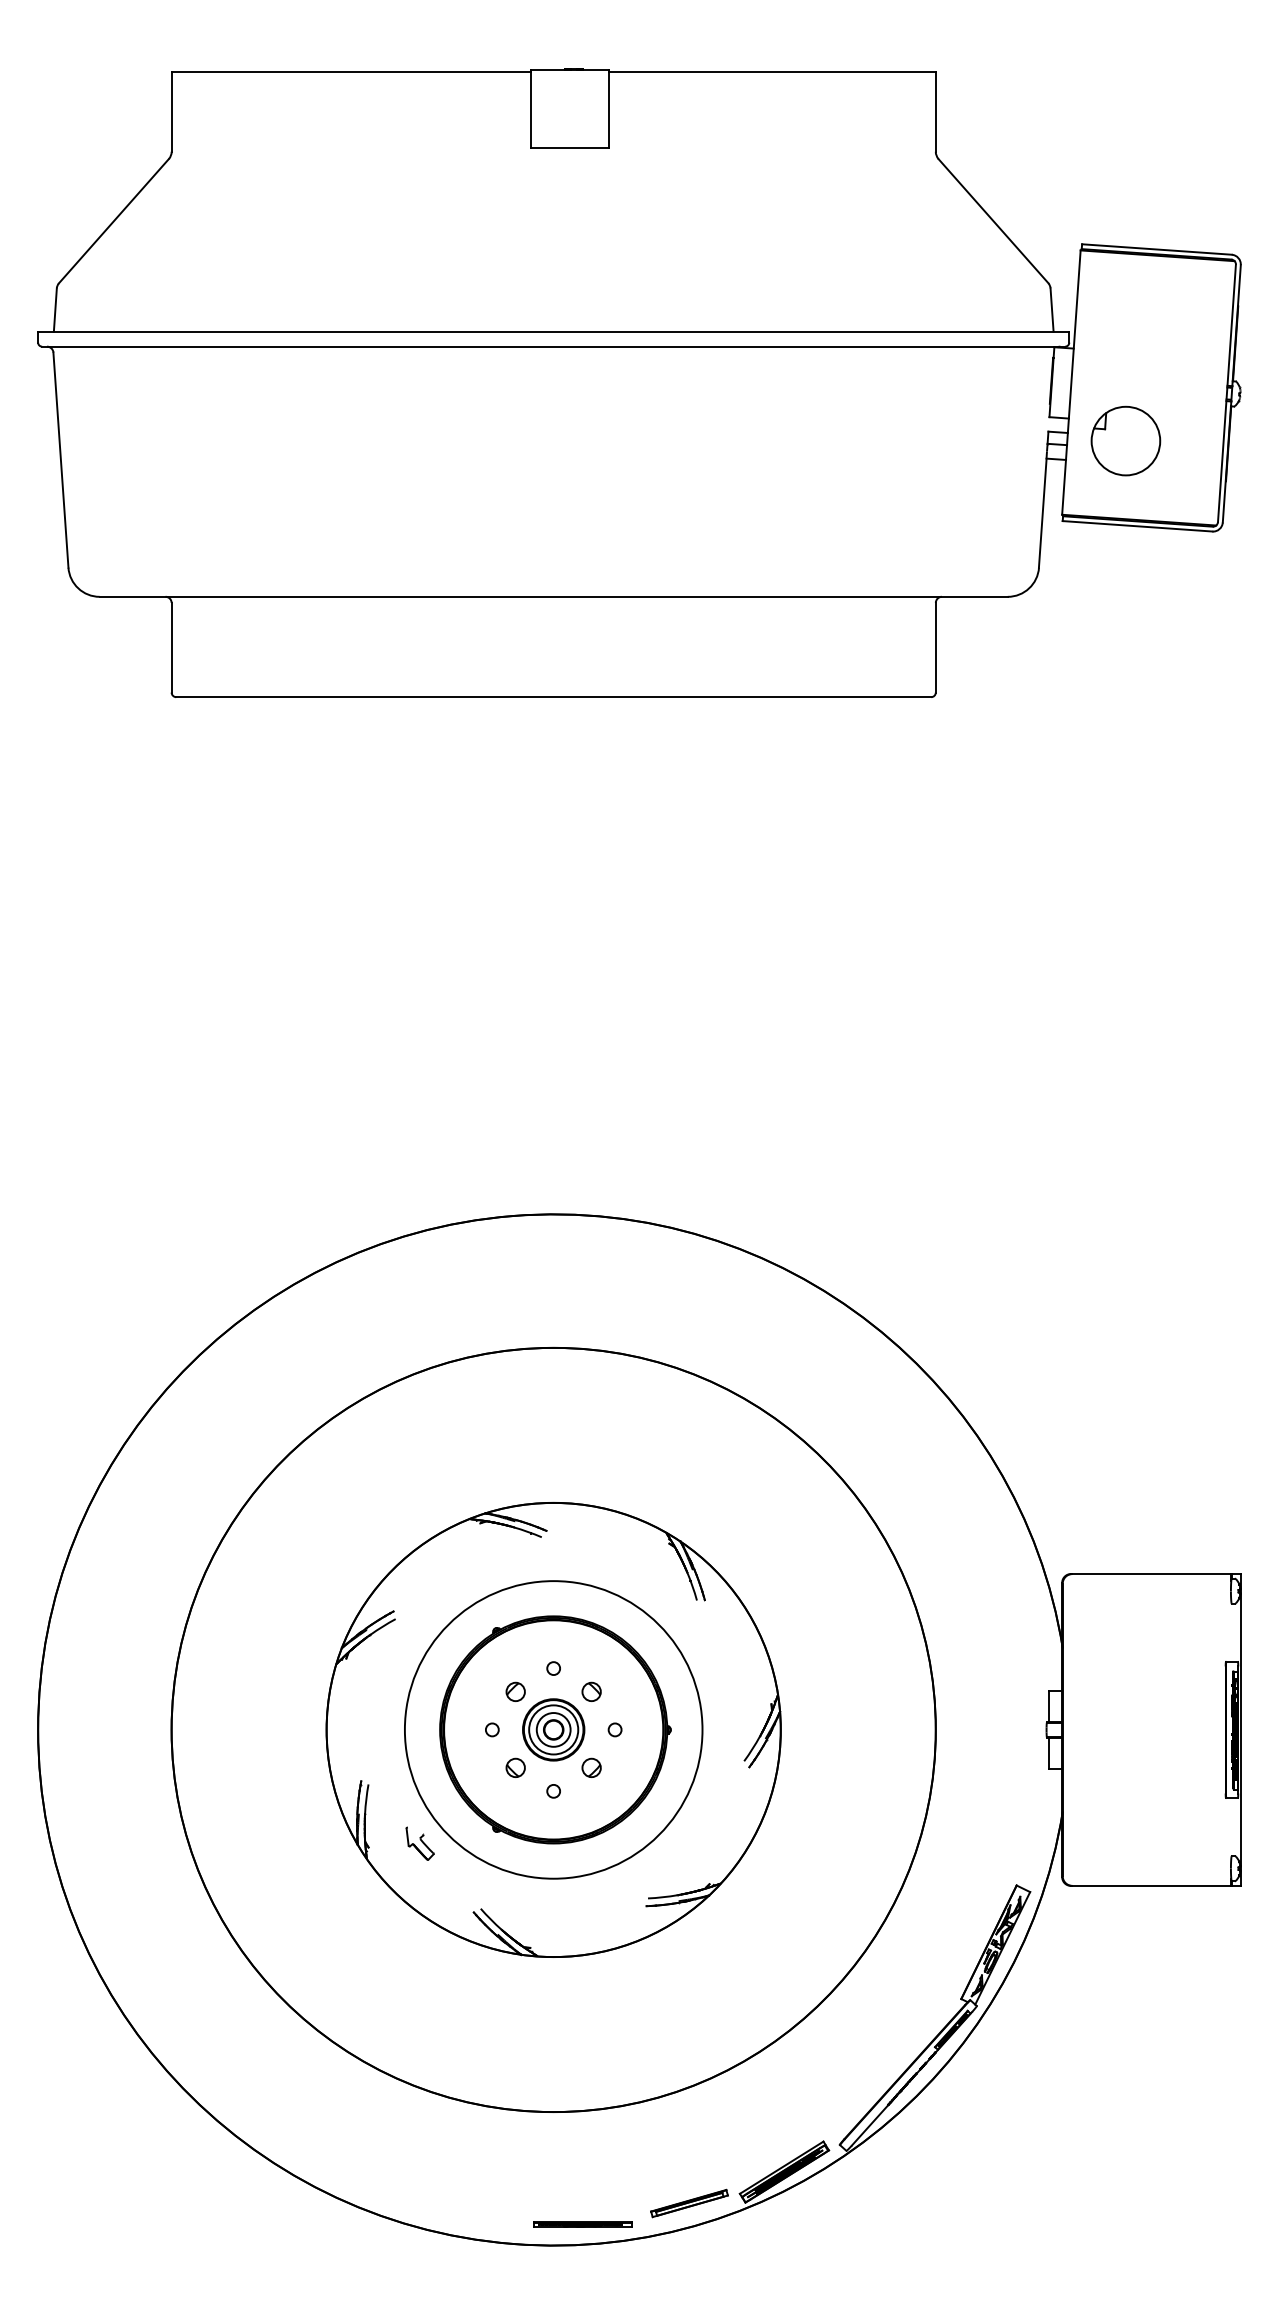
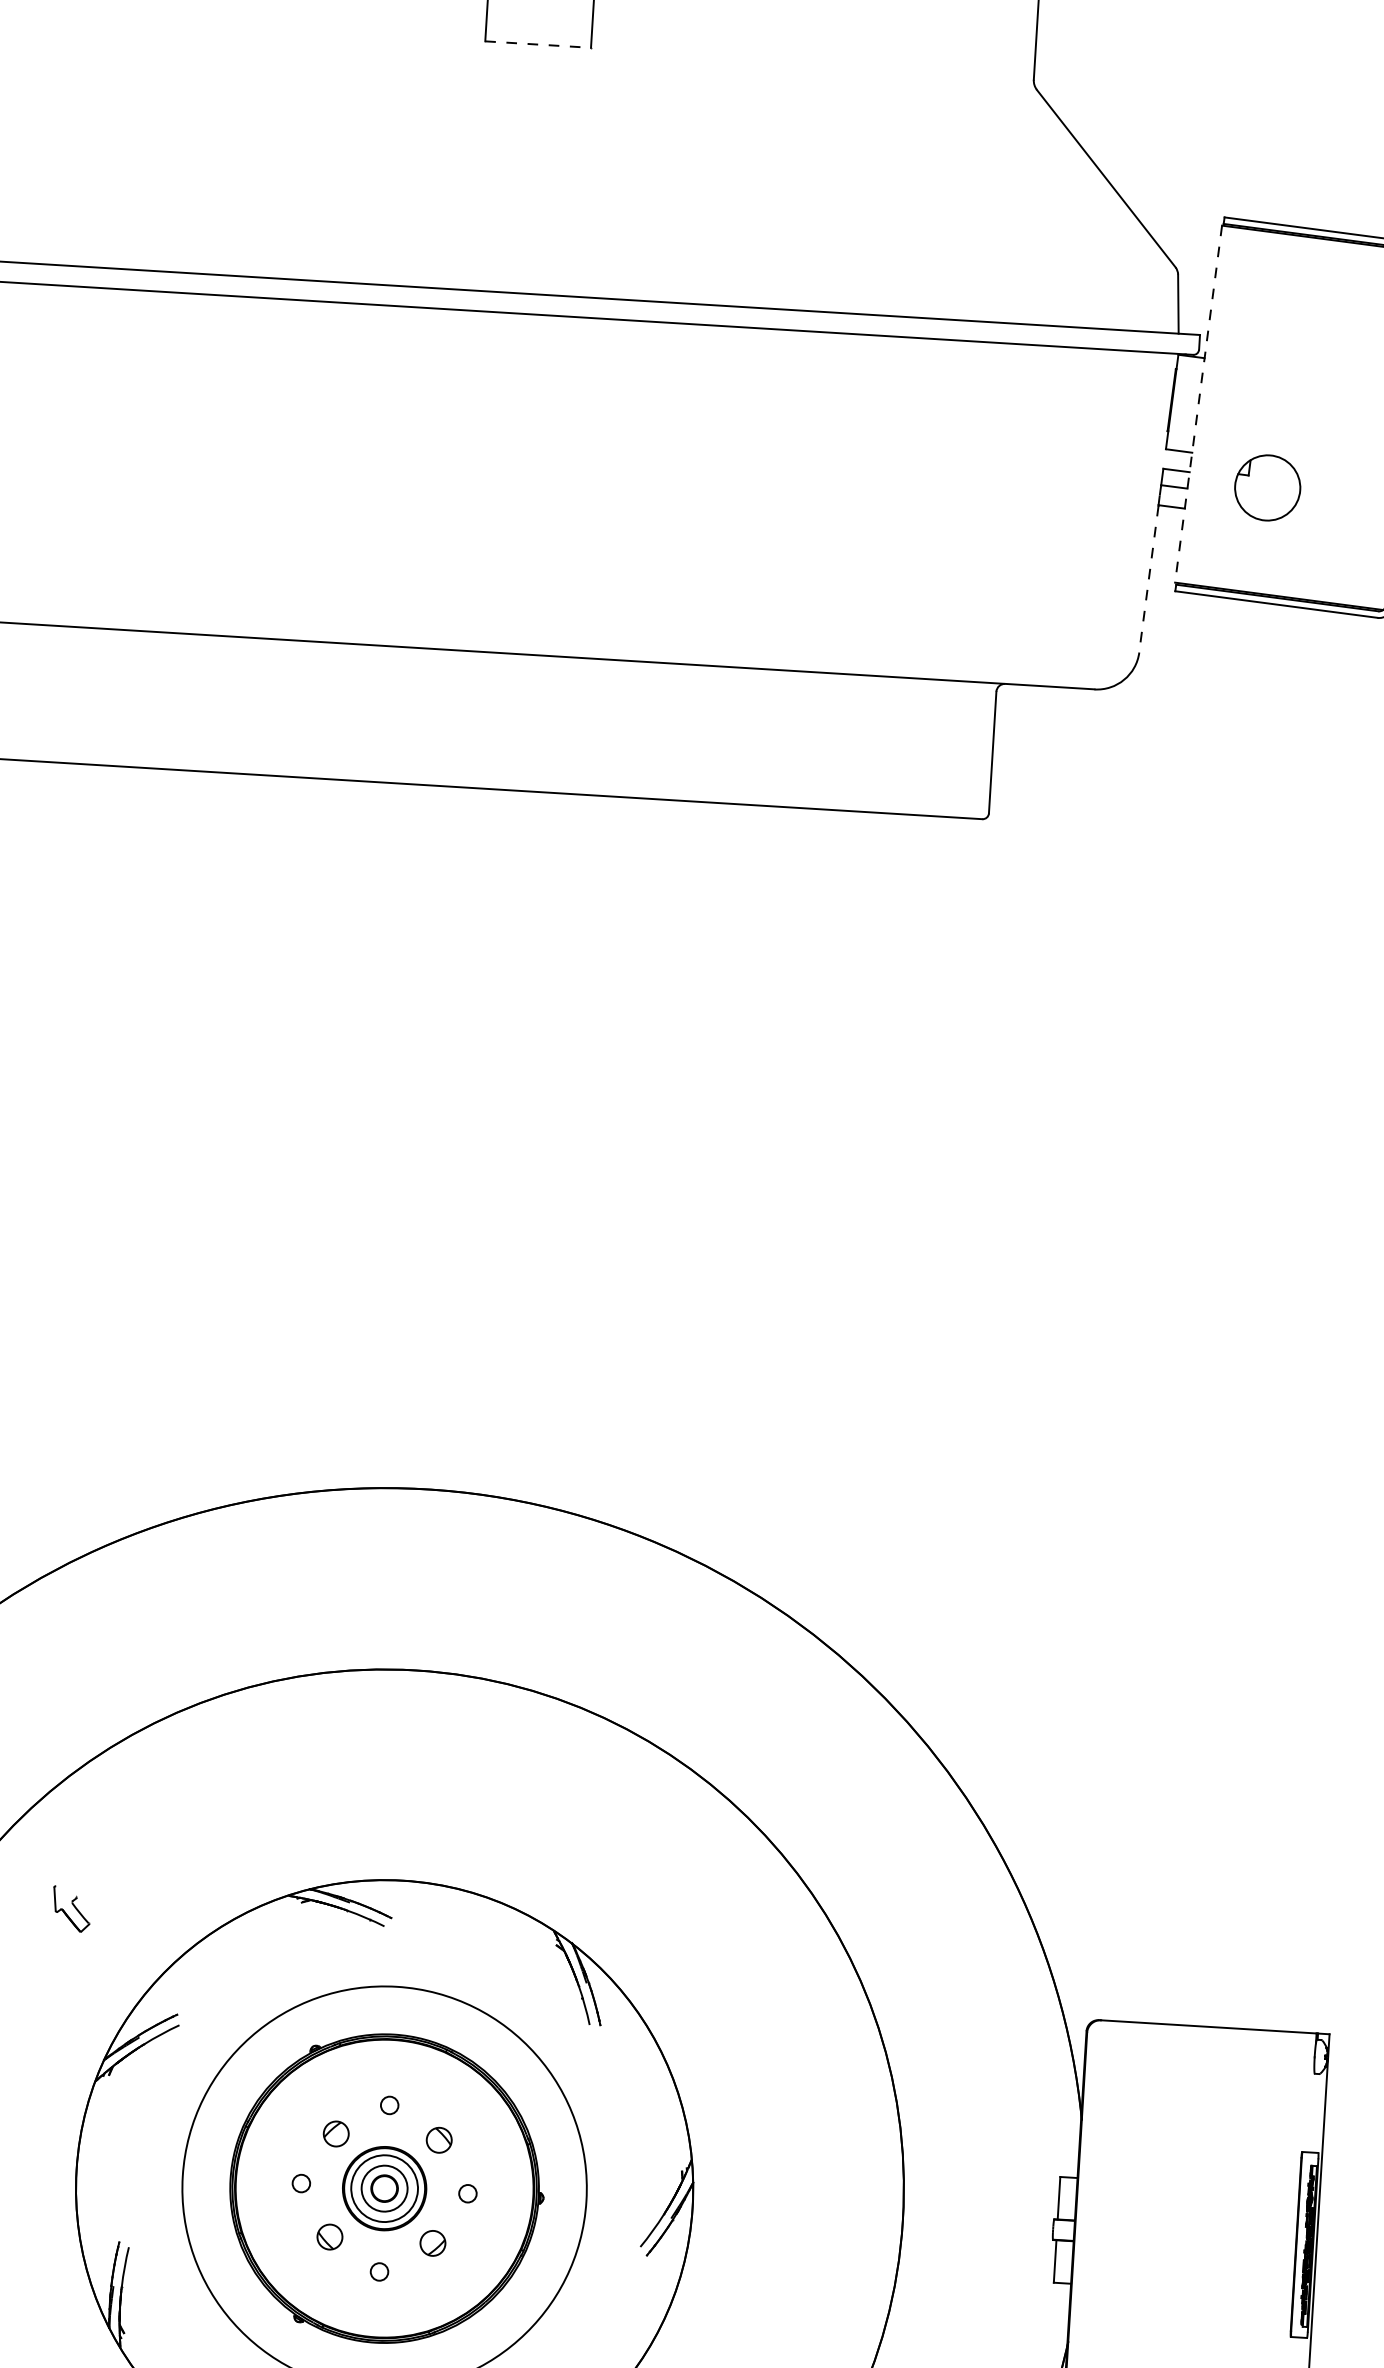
line: (570, 148) -> (538, 45), solid -> dashed
line: (1071, 383) -> (1198, 405), solid -> dashed
part: (1125, 440) -> (1267, 487), size x0.7
line: (1042, 513) -> (1148, 579), solid -> dashed
part: (419, 1843) -> (70, 1908), moved

